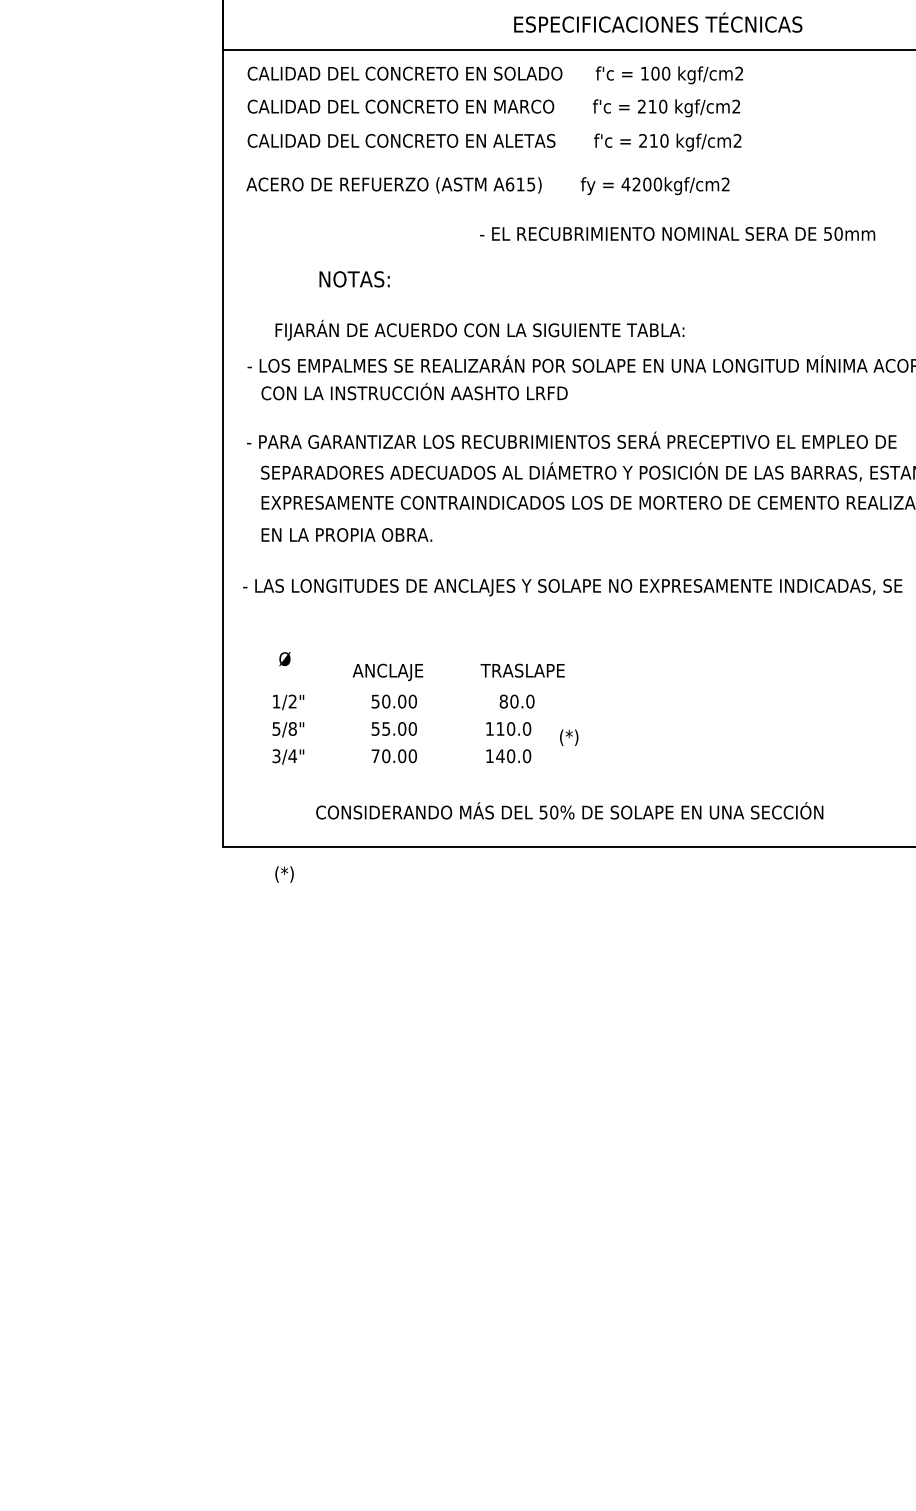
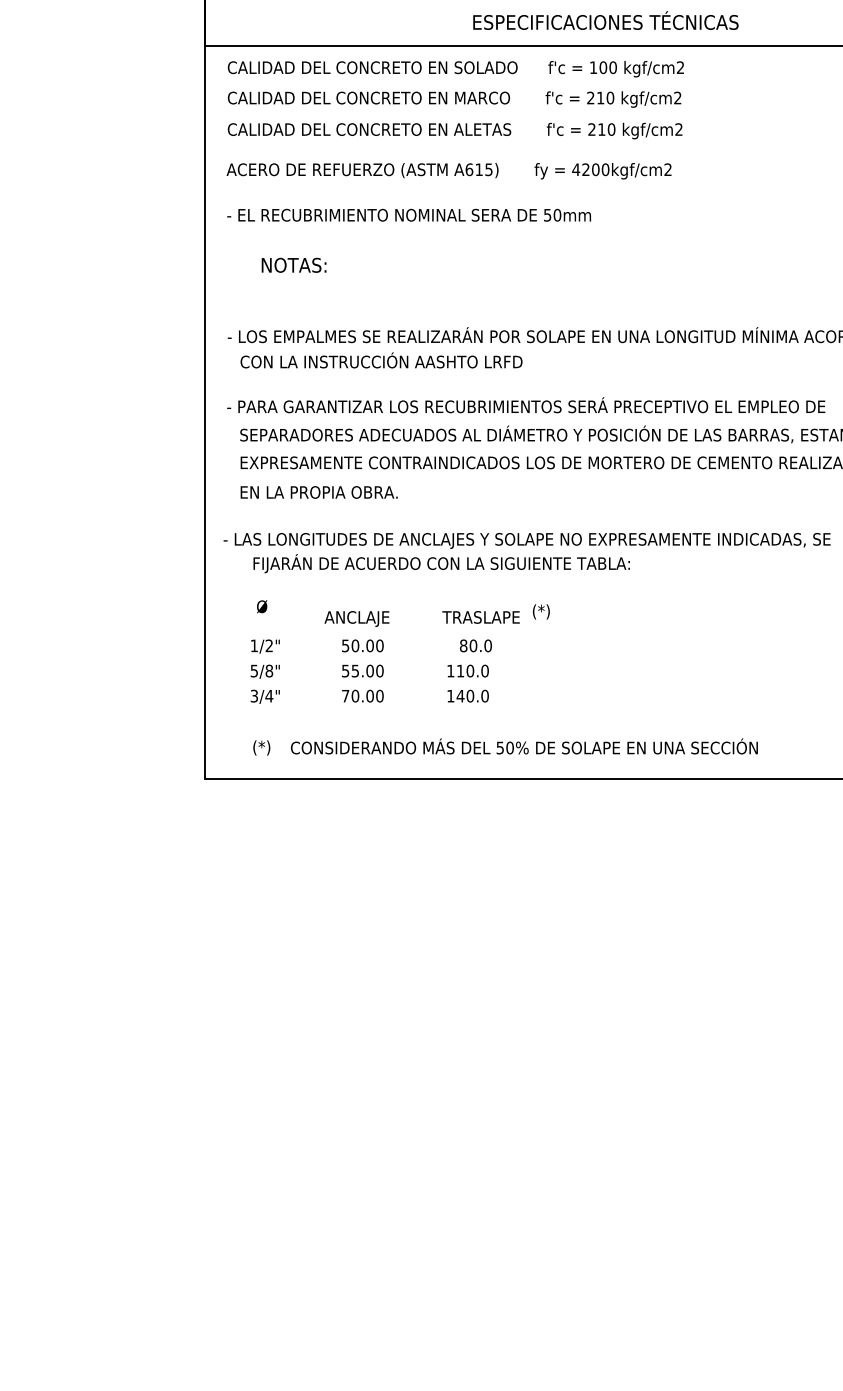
text: (677, 233) -> (409, 214), moved
text: (354, 279) -> (293, 265), moved
text: (479, 329) -> (441, 562), moved
text: (569, 737) -> (541, 611), moved
text: (284, 874) -> (261, 747), moved

